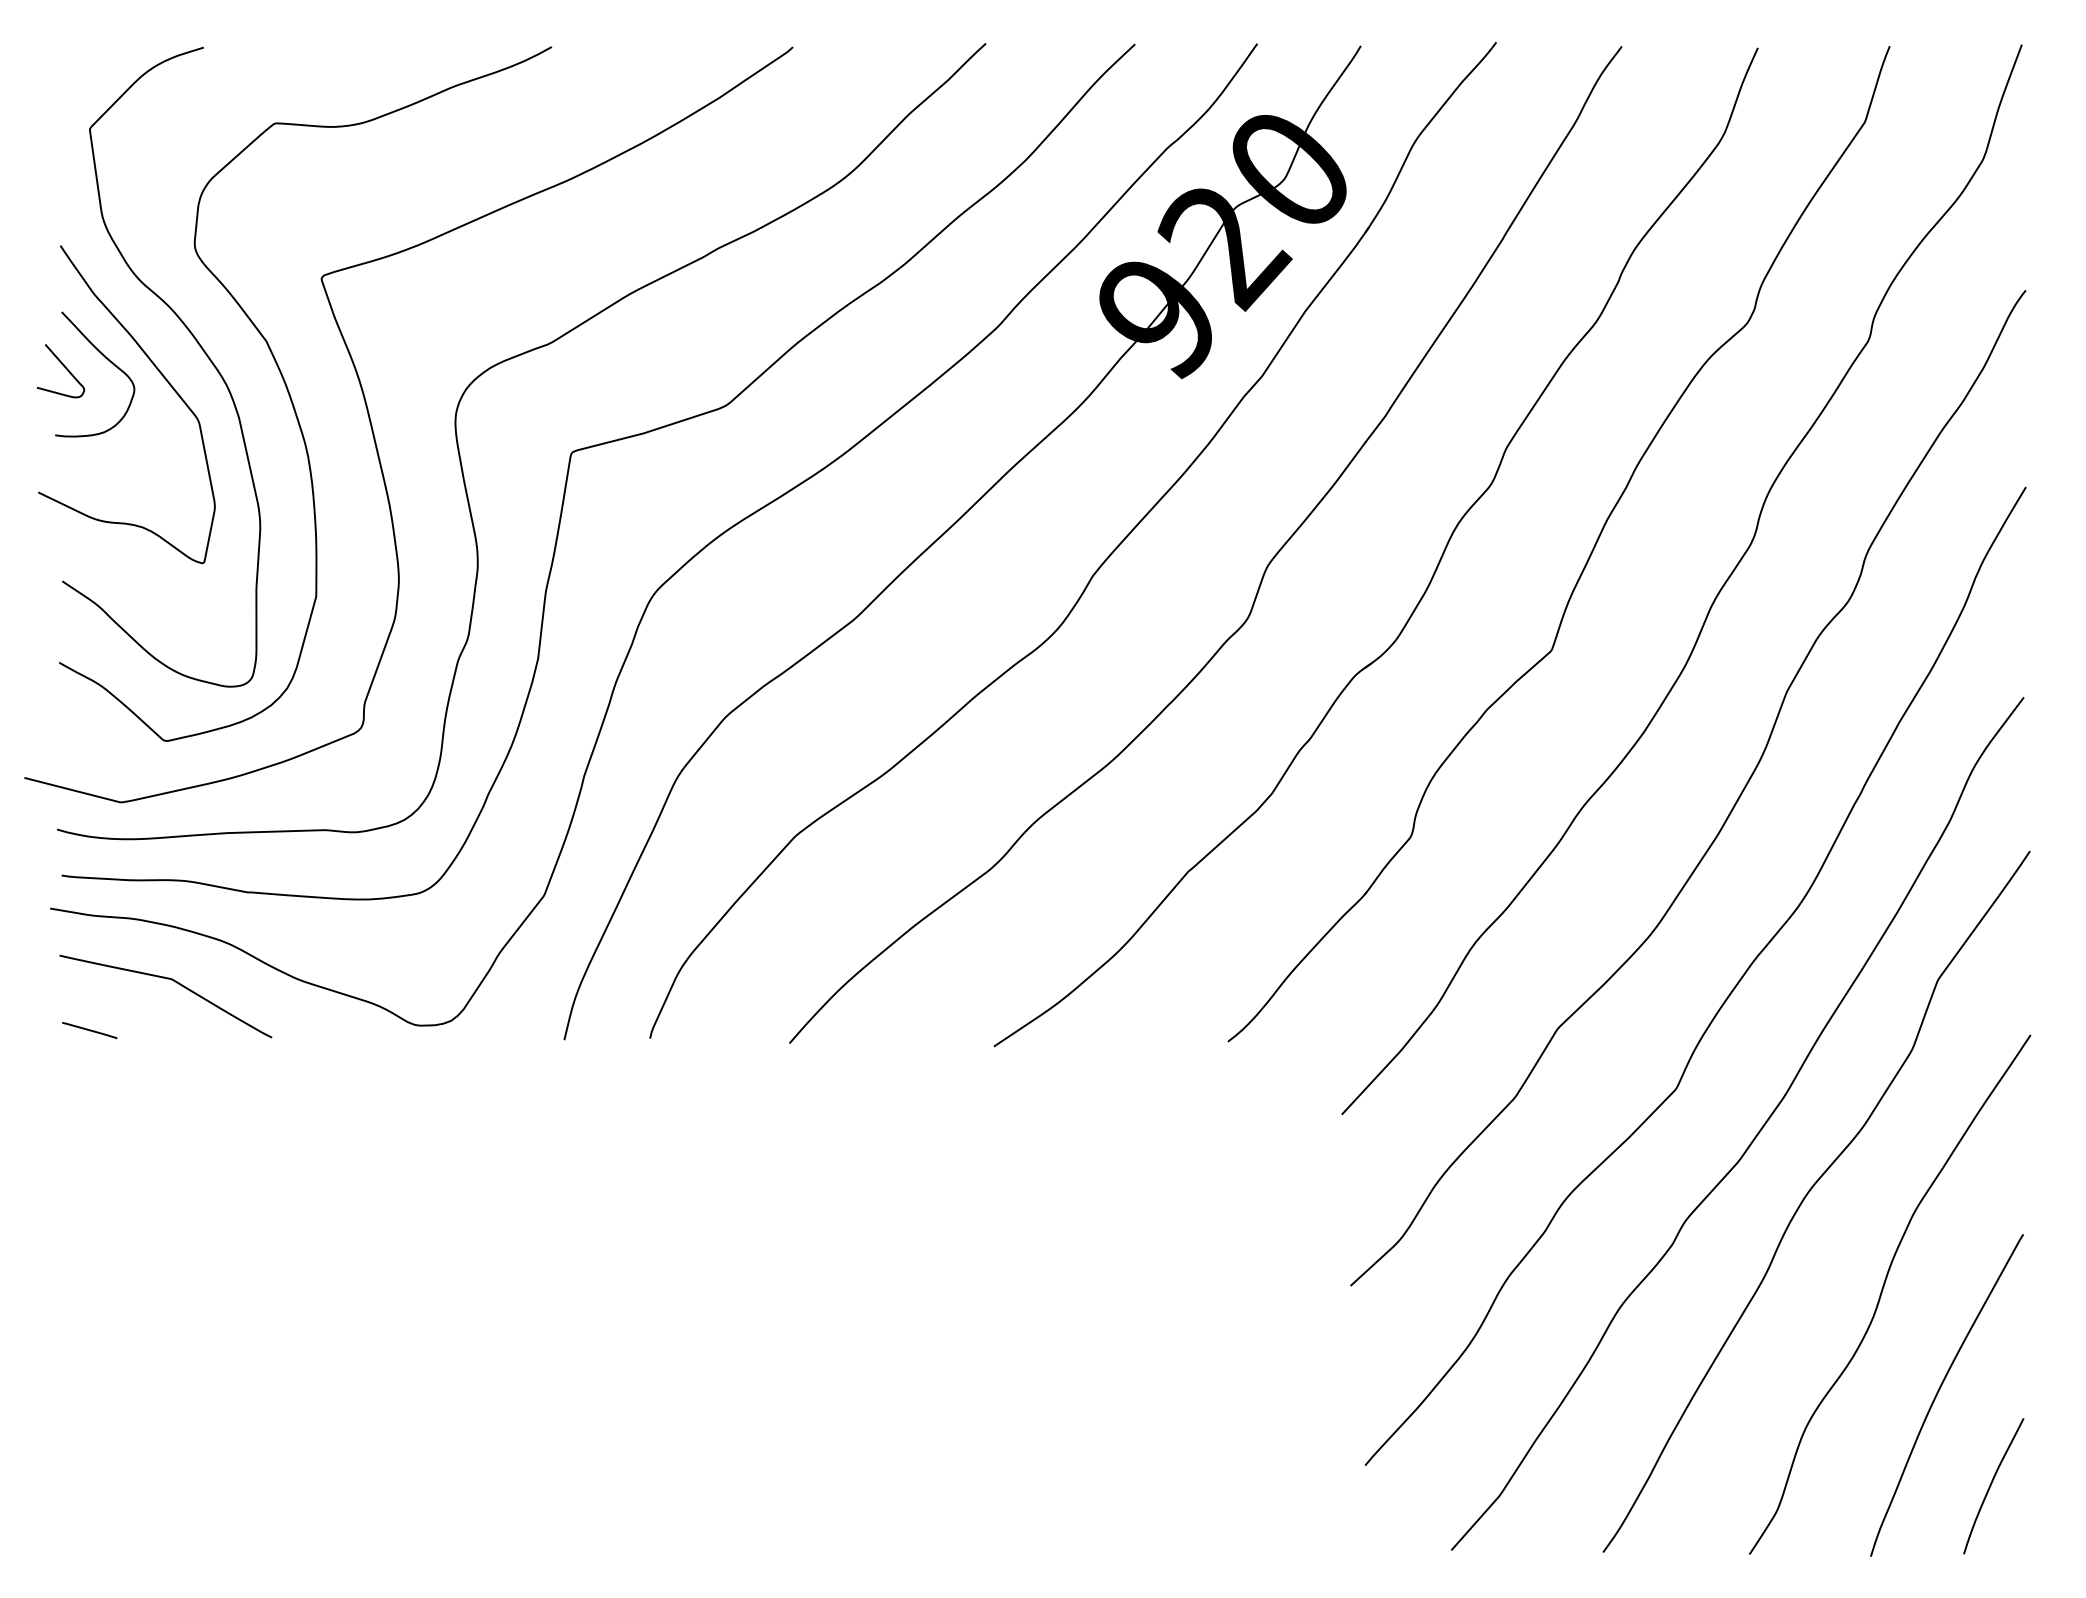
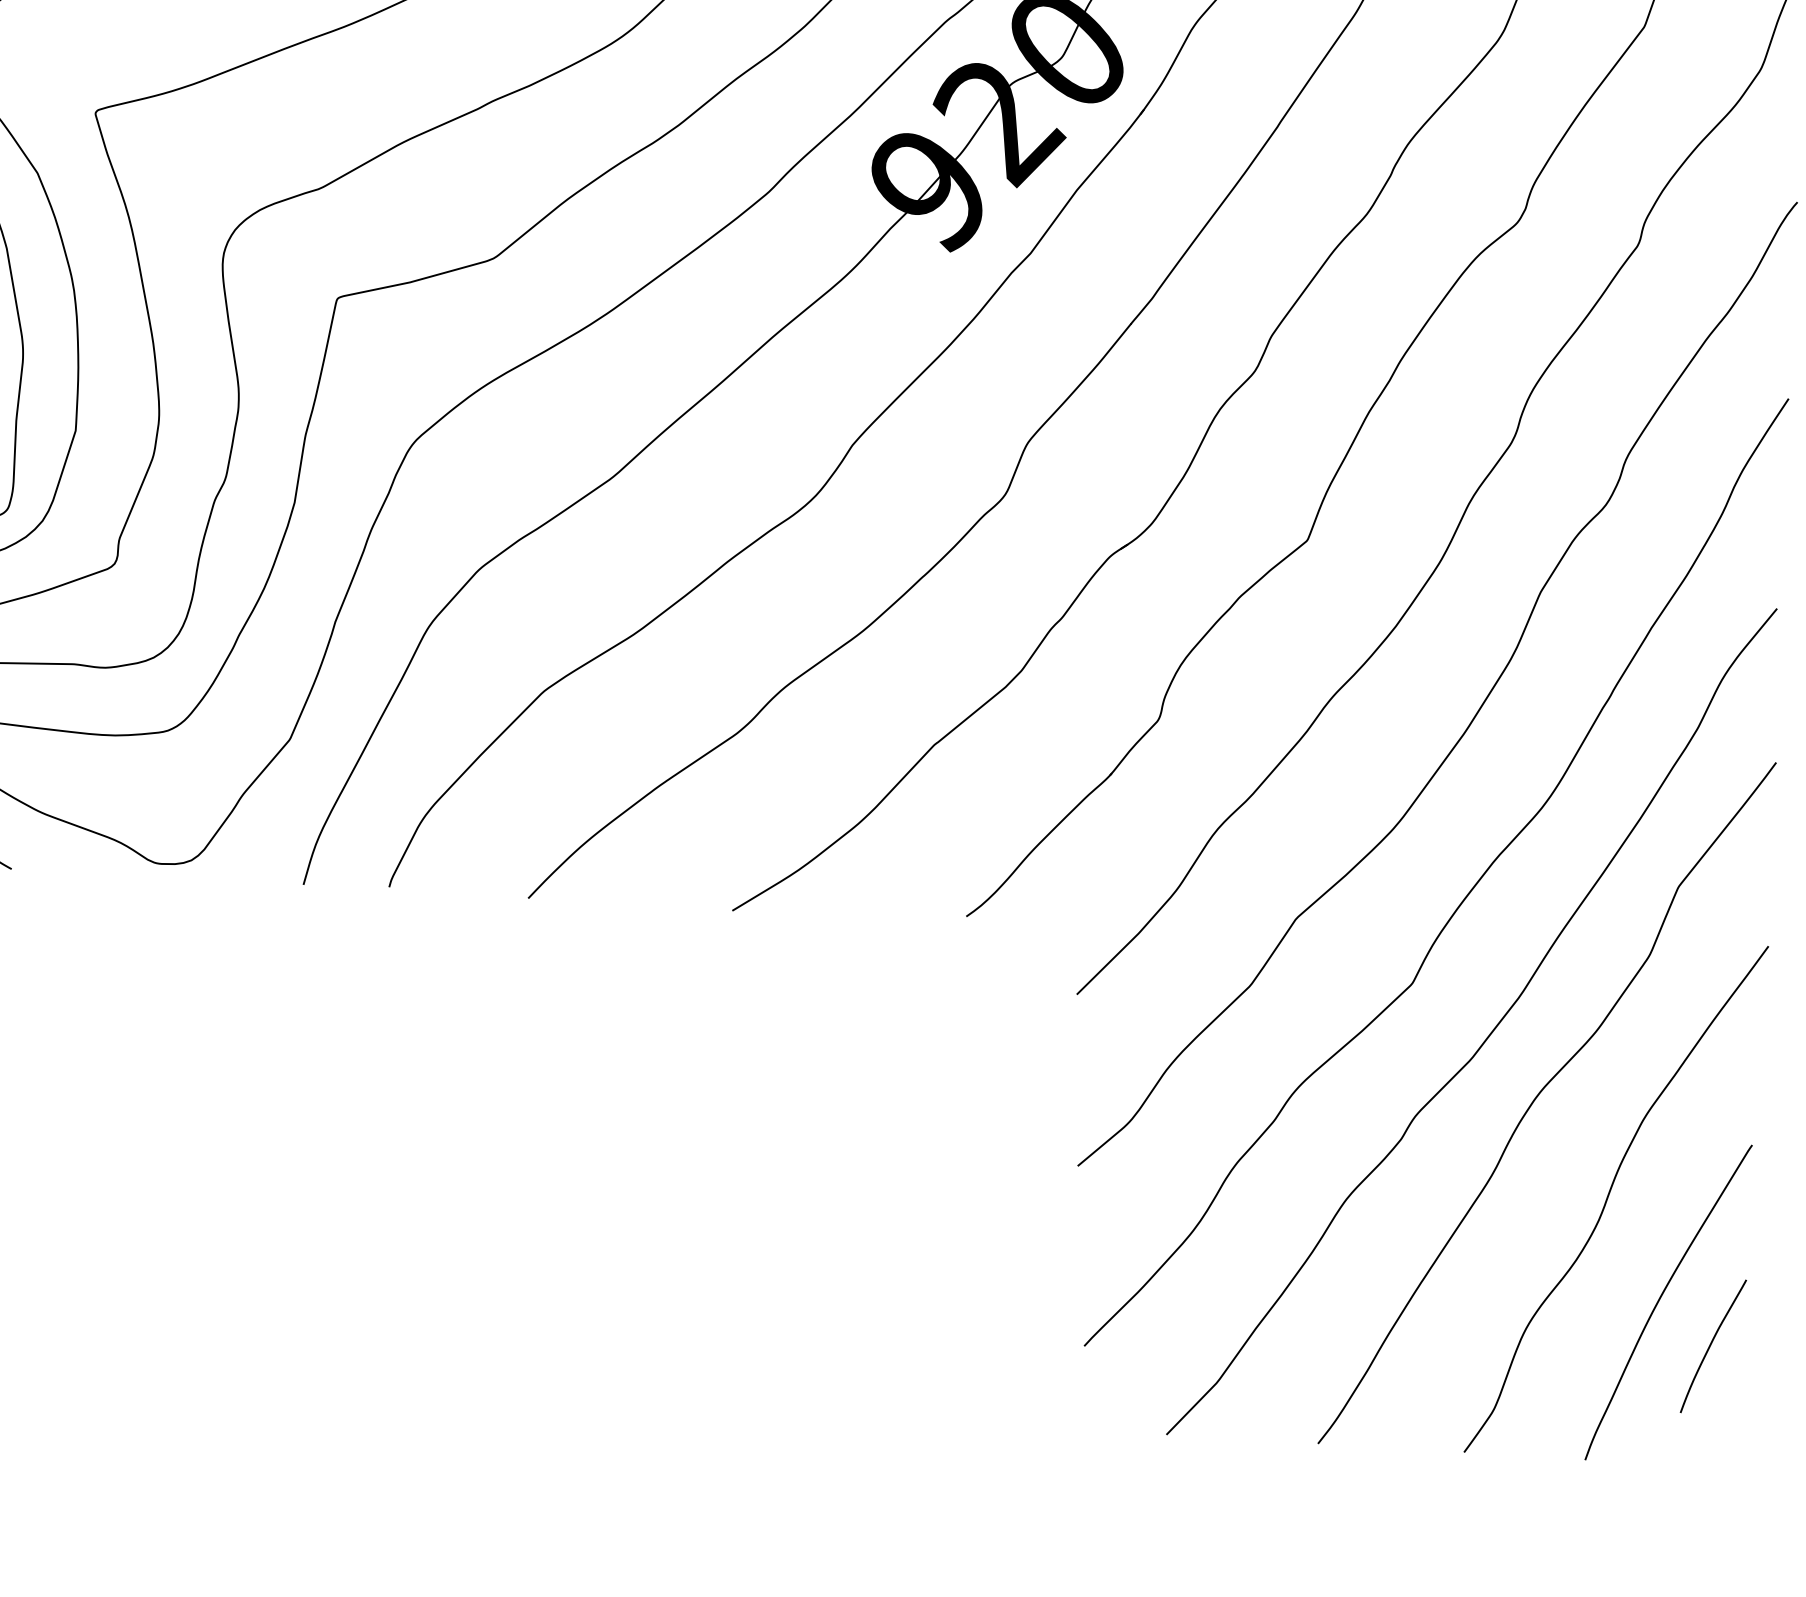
curve: (1991, 1486) -> (1711, 1346), moved

